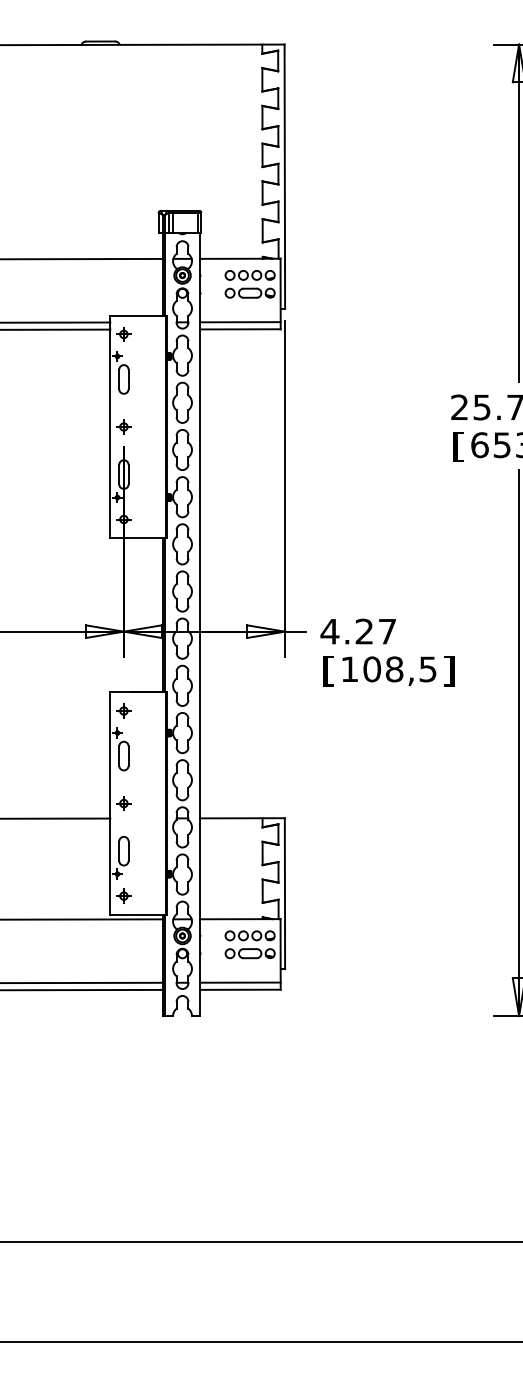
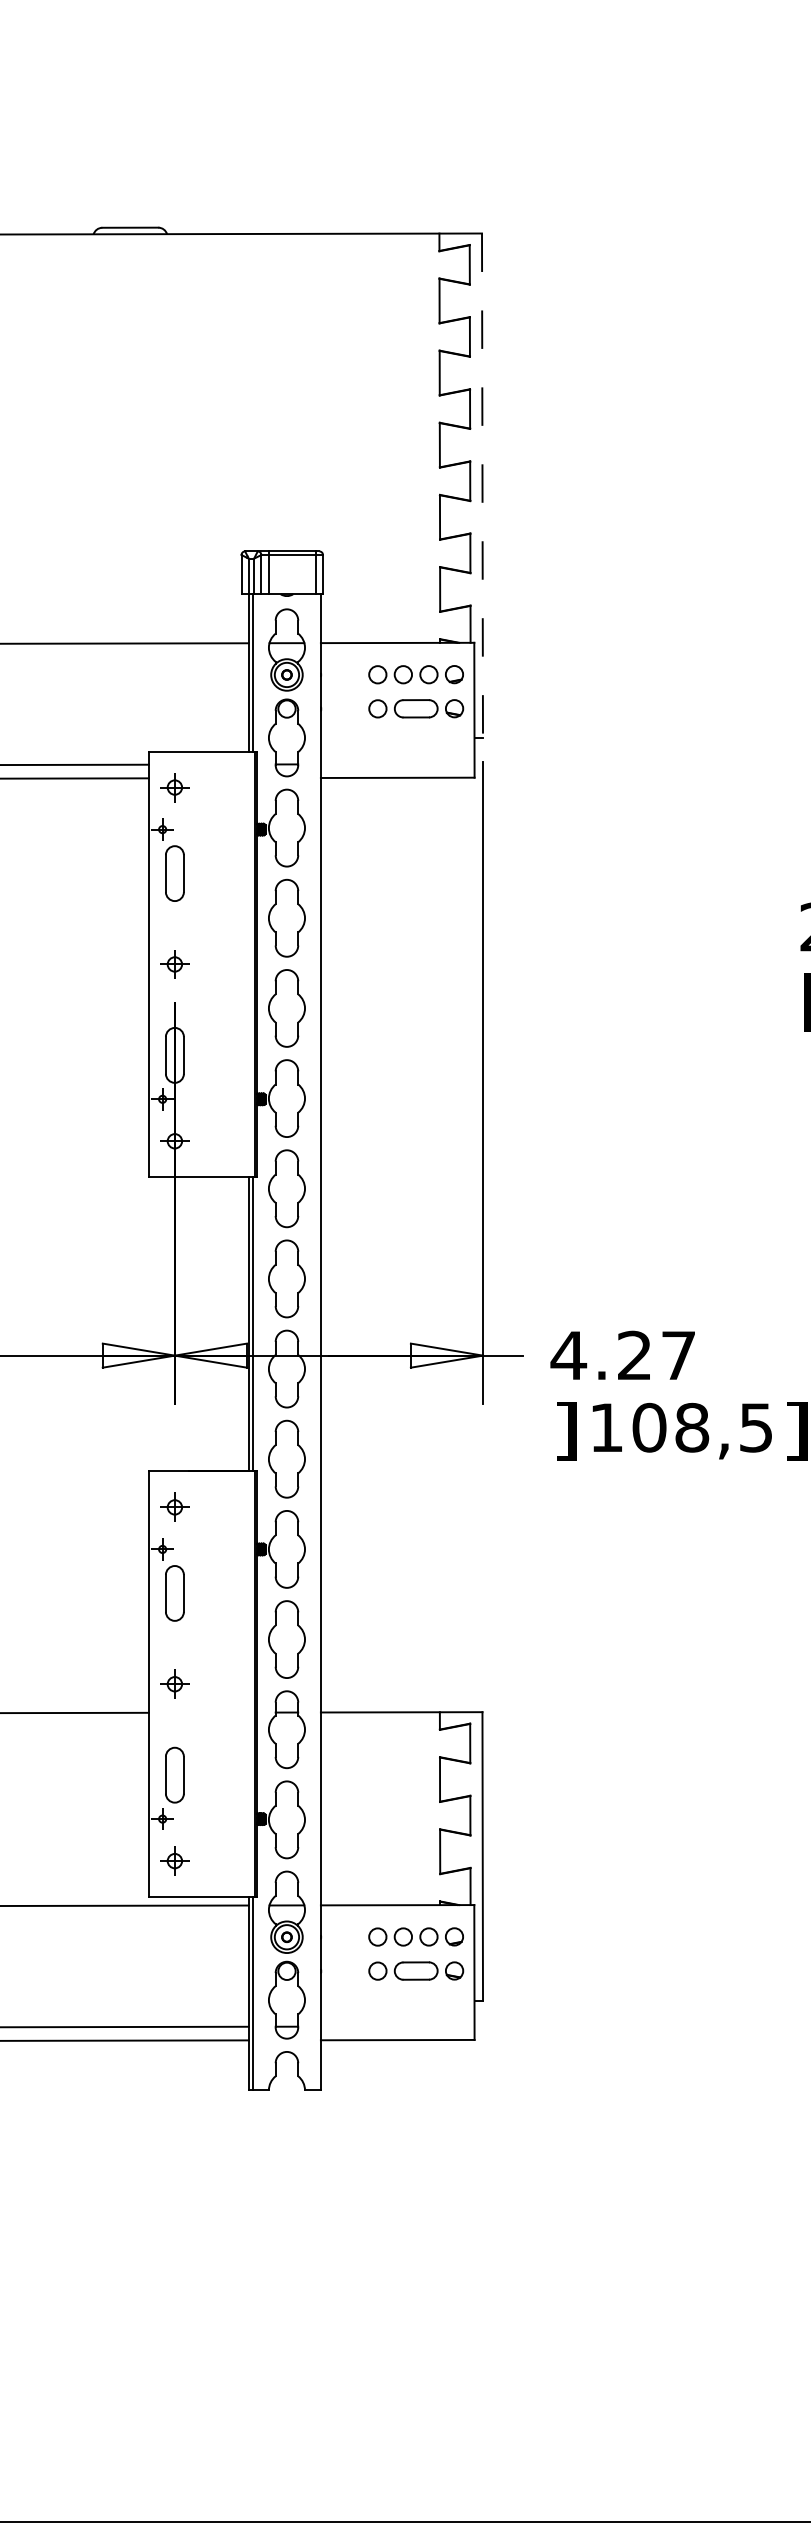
line: (284, 177) -> (481, 487), solid -> dashed
line: (240, 322) -> (397, 764), removed
text: (328, 671) -> (565, 1431), [ -> ]
line: (240, 982) -> (397, 2026), removed

